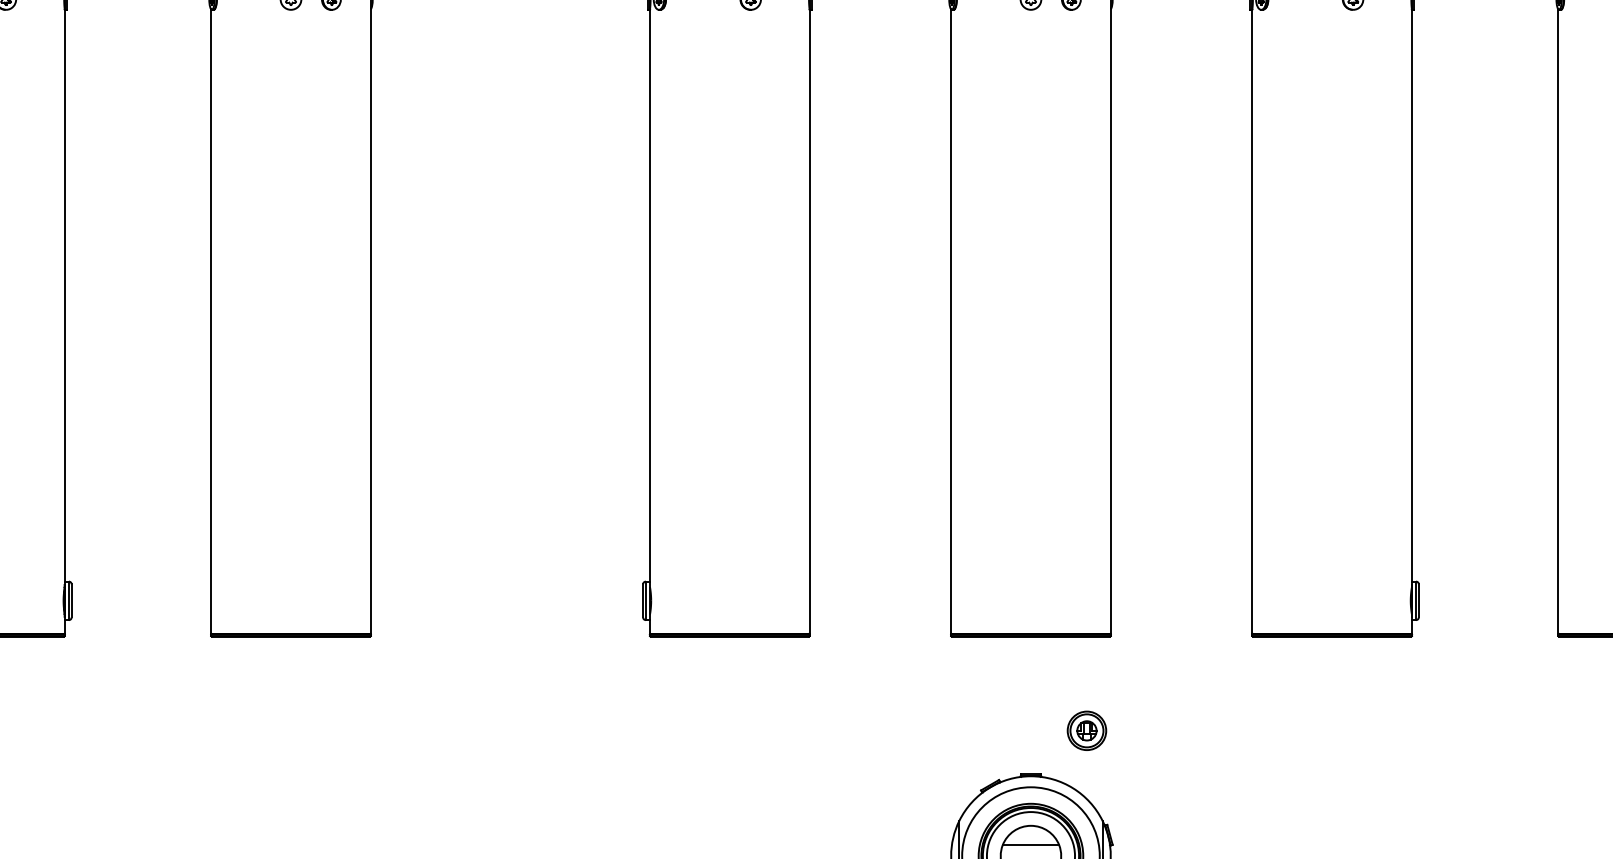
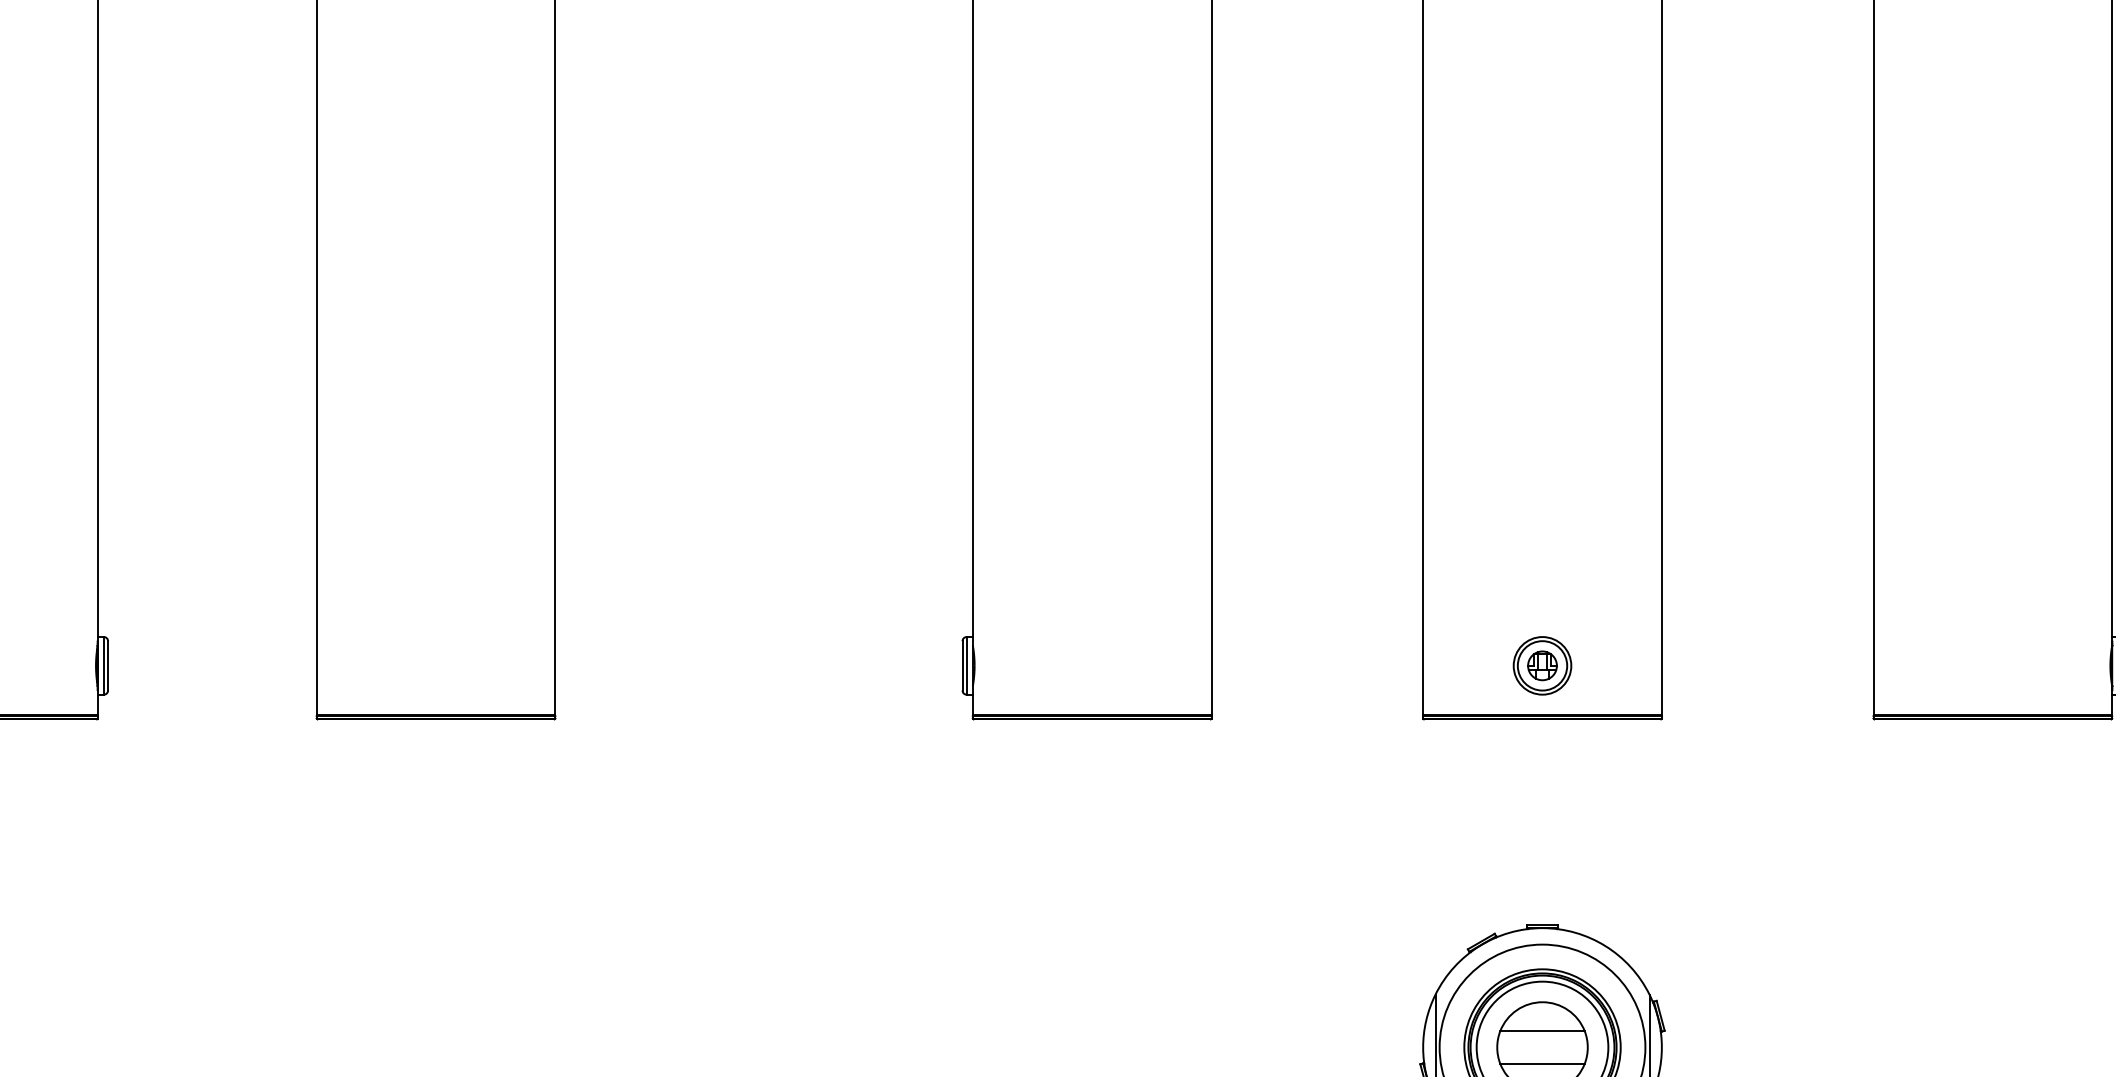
part: (1086, 730) -> (1541, 665), moved

